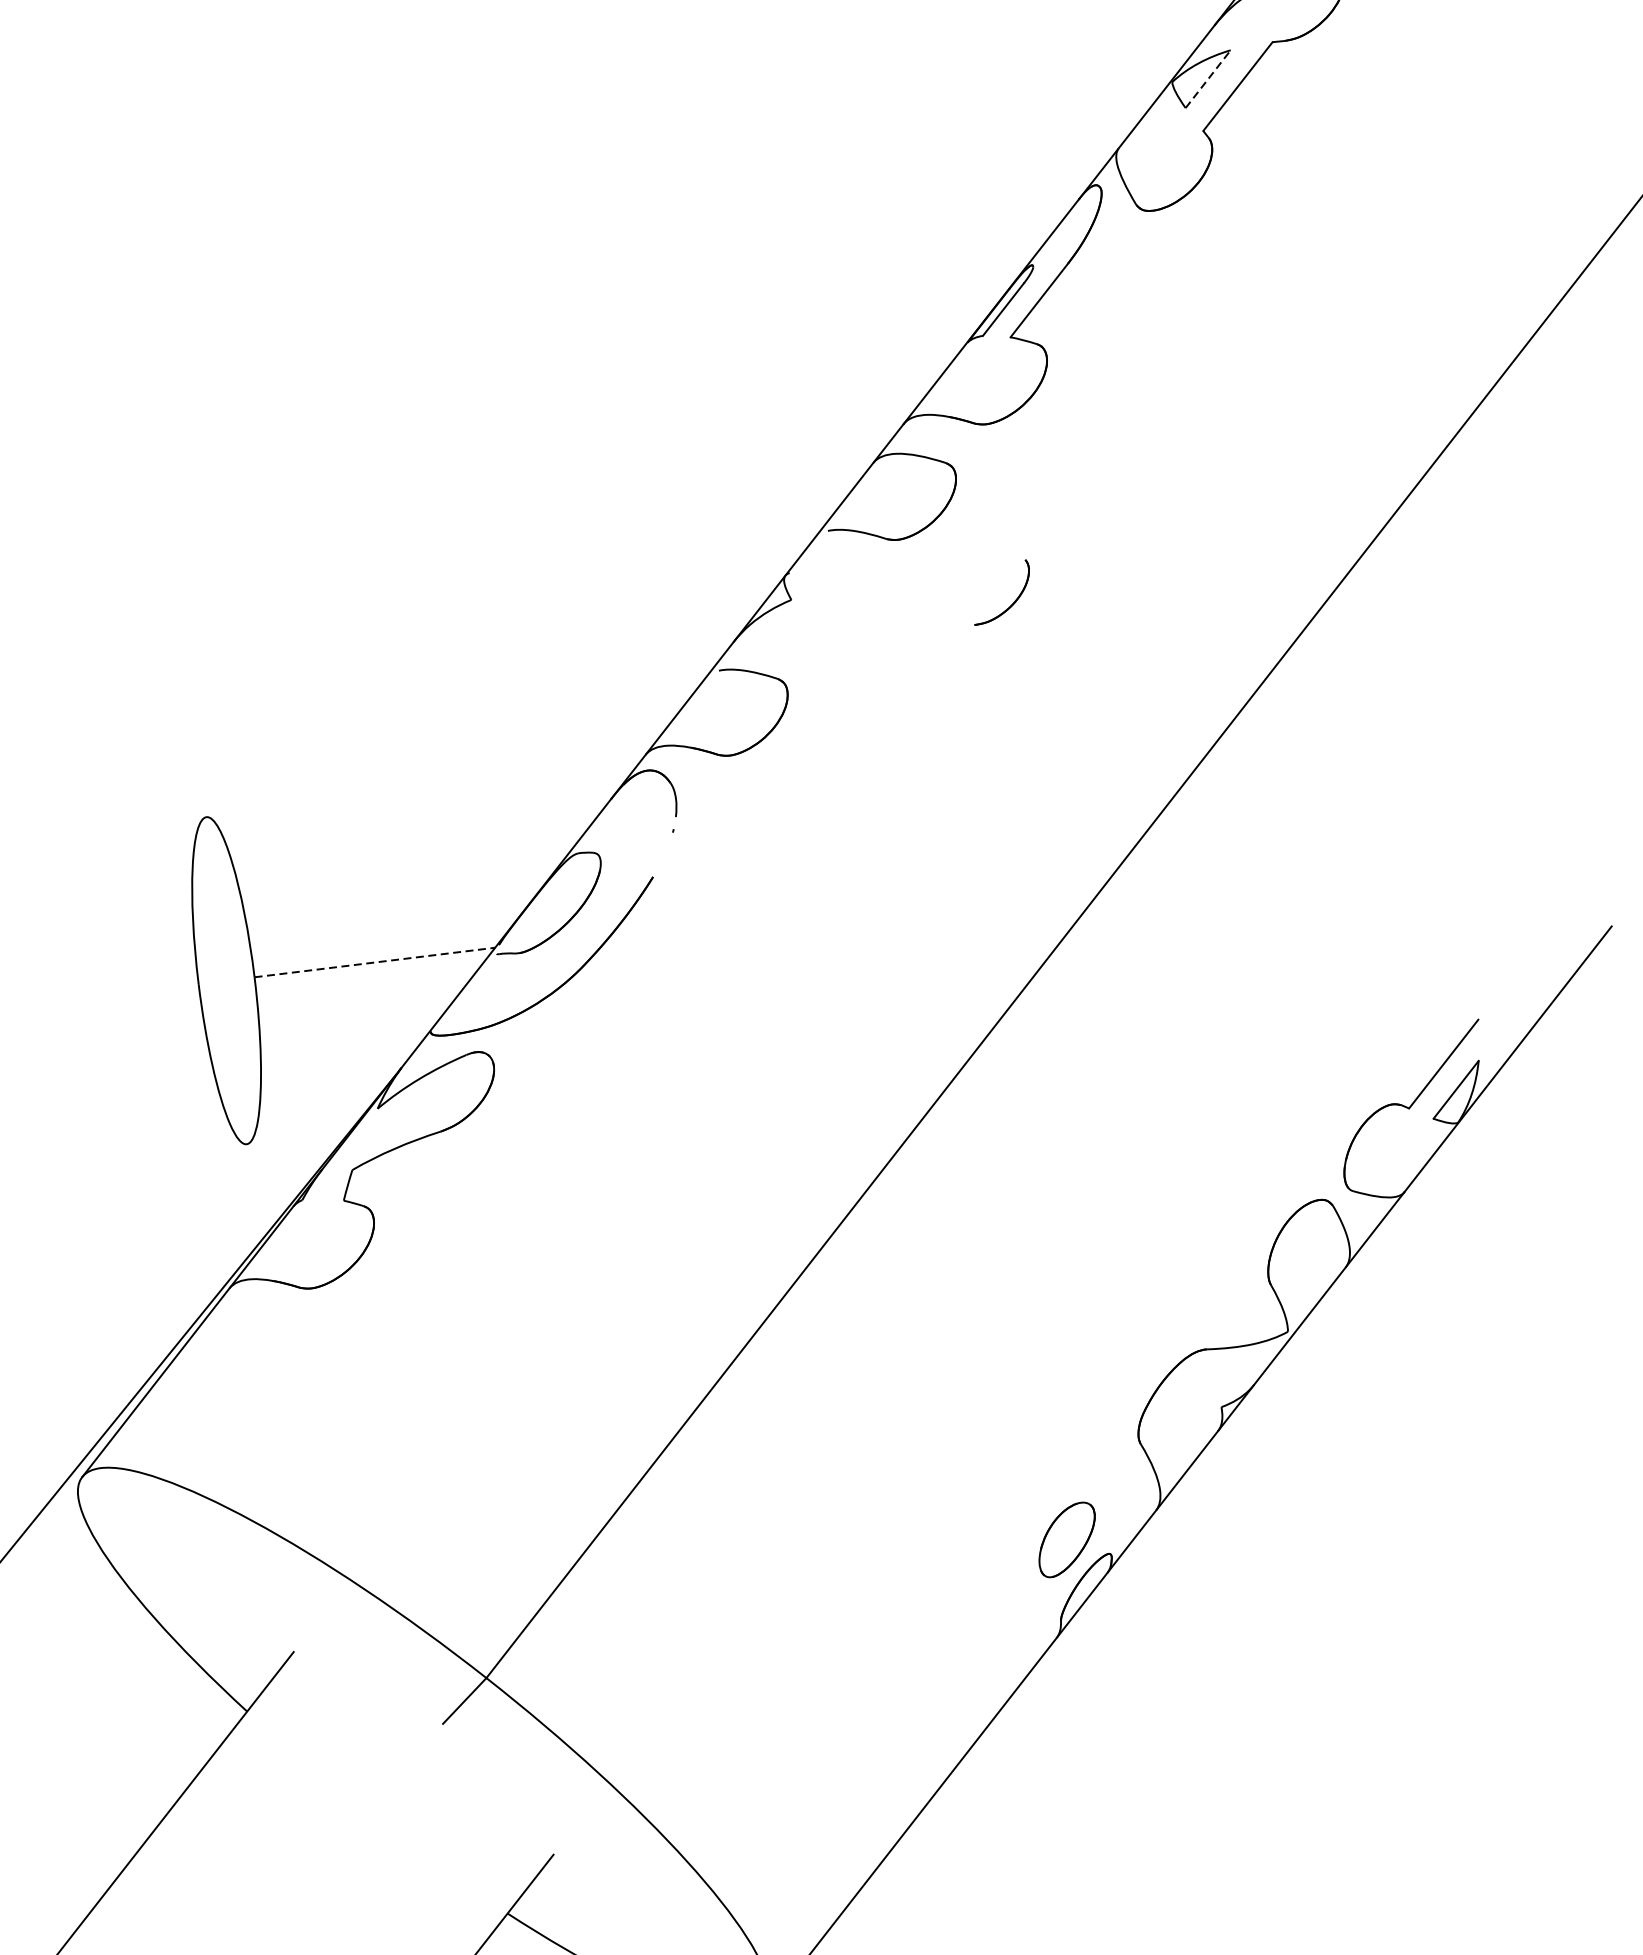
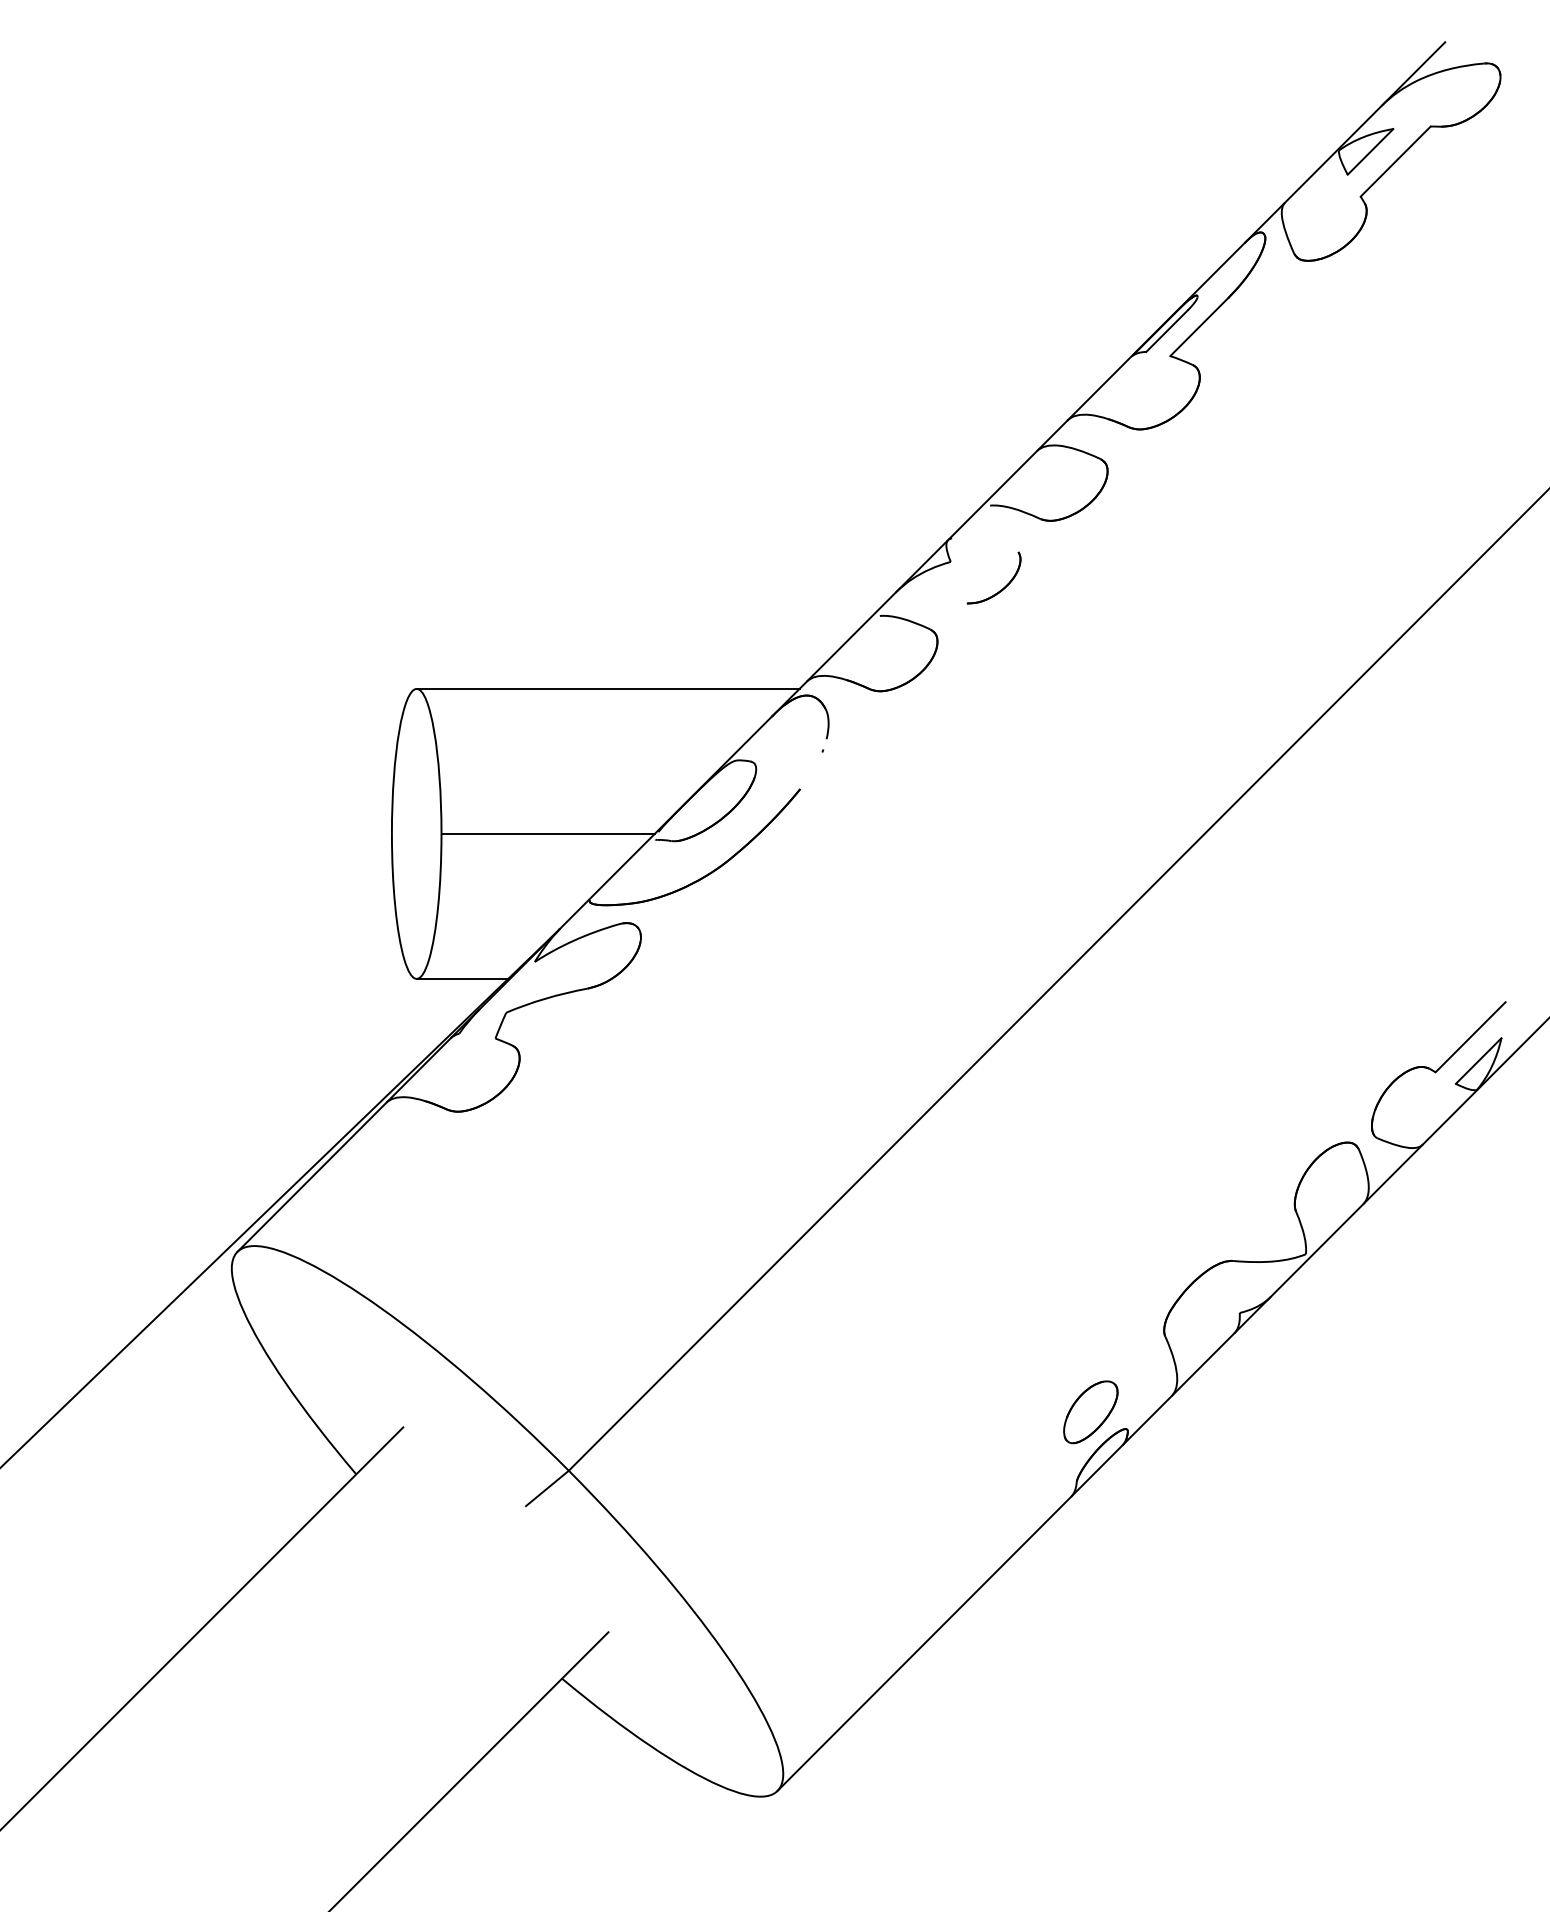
line: (1208, 78) -> (1370, 151), dashed -> solid
part: (1013, 601) -> (1003, 587), moved
line: (421, 790) -> (607, 688), added
line: (375, 961) -> (548, 833), dashed -> solid
line: (298, 1137) -> (462, 978), added

